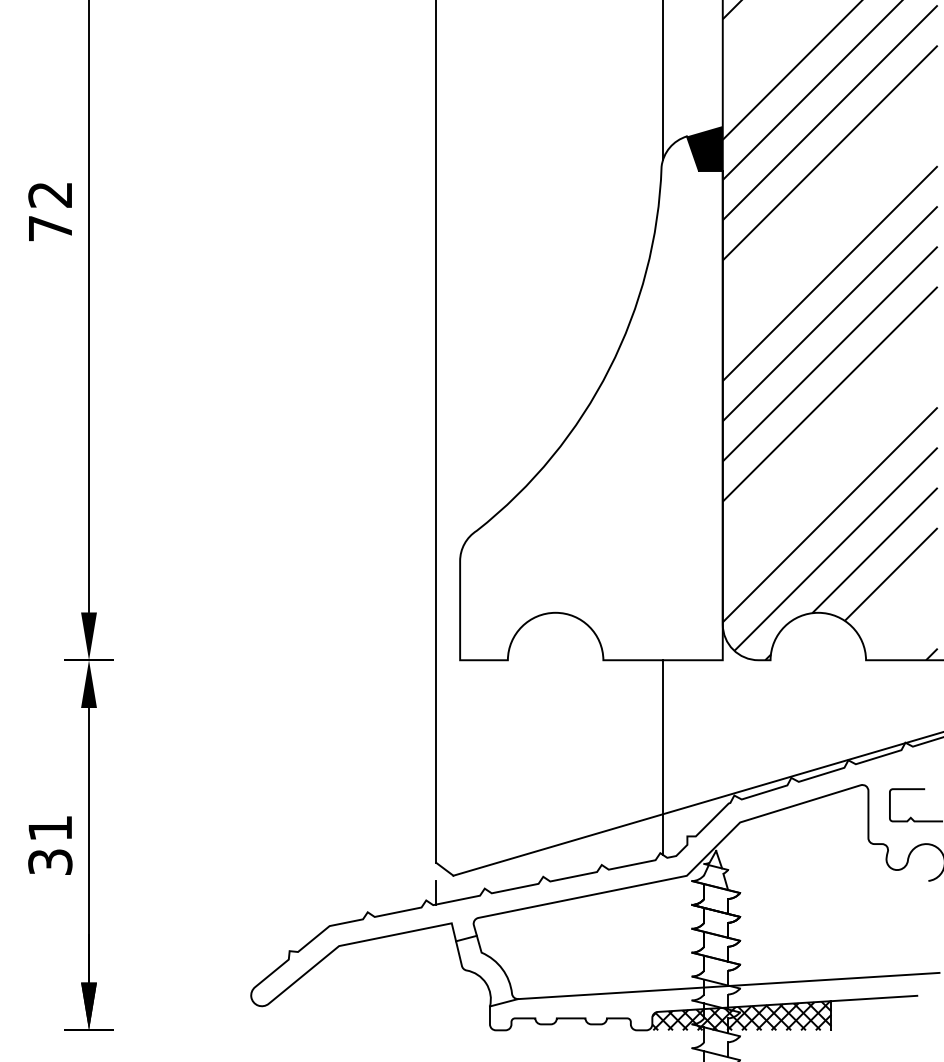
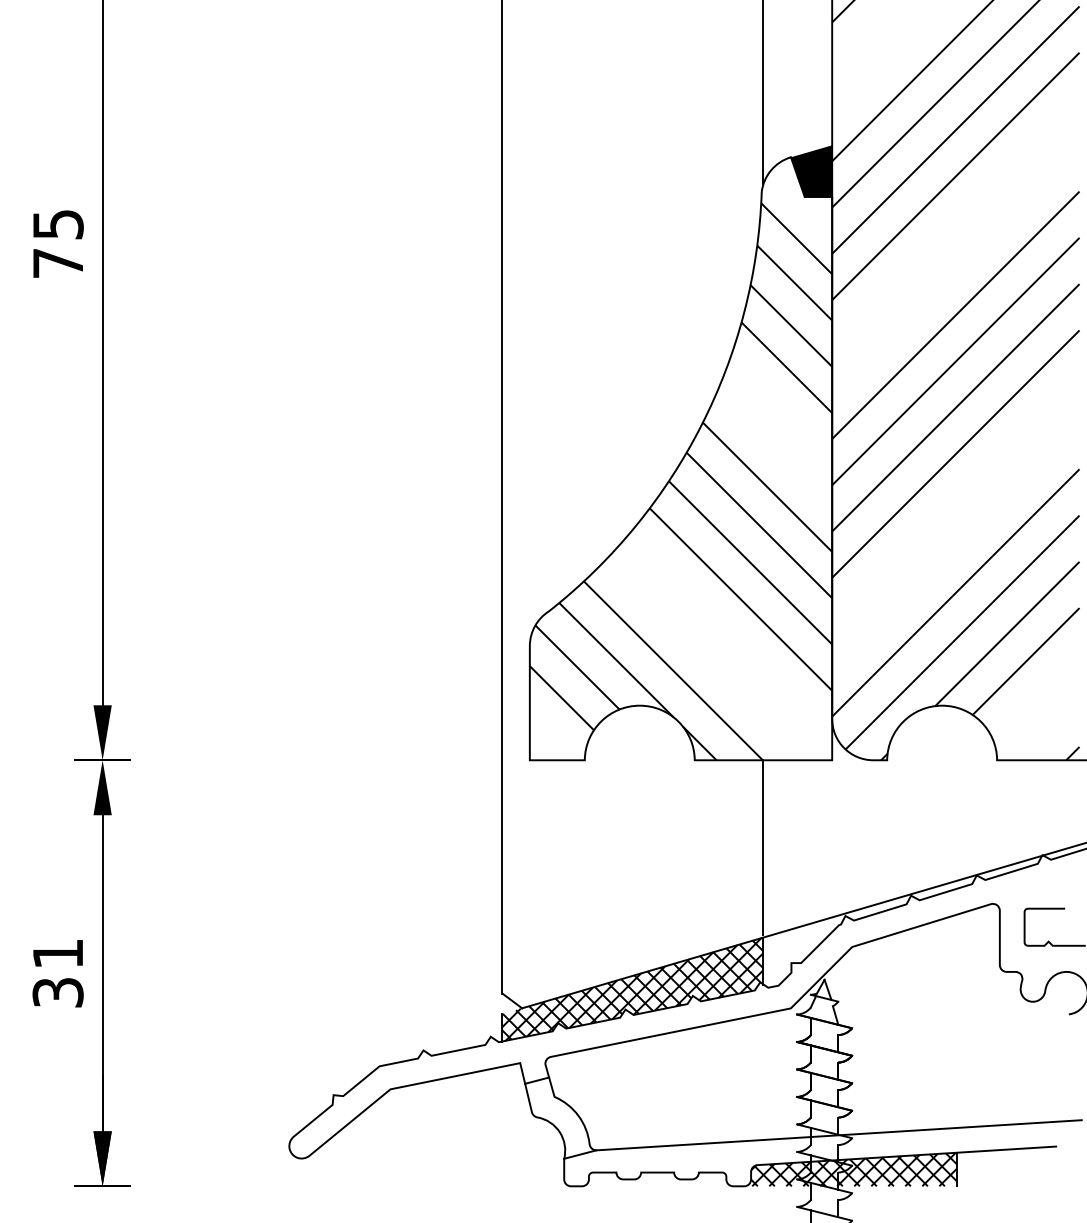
text: (49, 194) -> (57, 224), 72 -> 75
hatch: (591, 418) -> (680, 481), added
hatch: (549, 859) -> (632, 989), added

